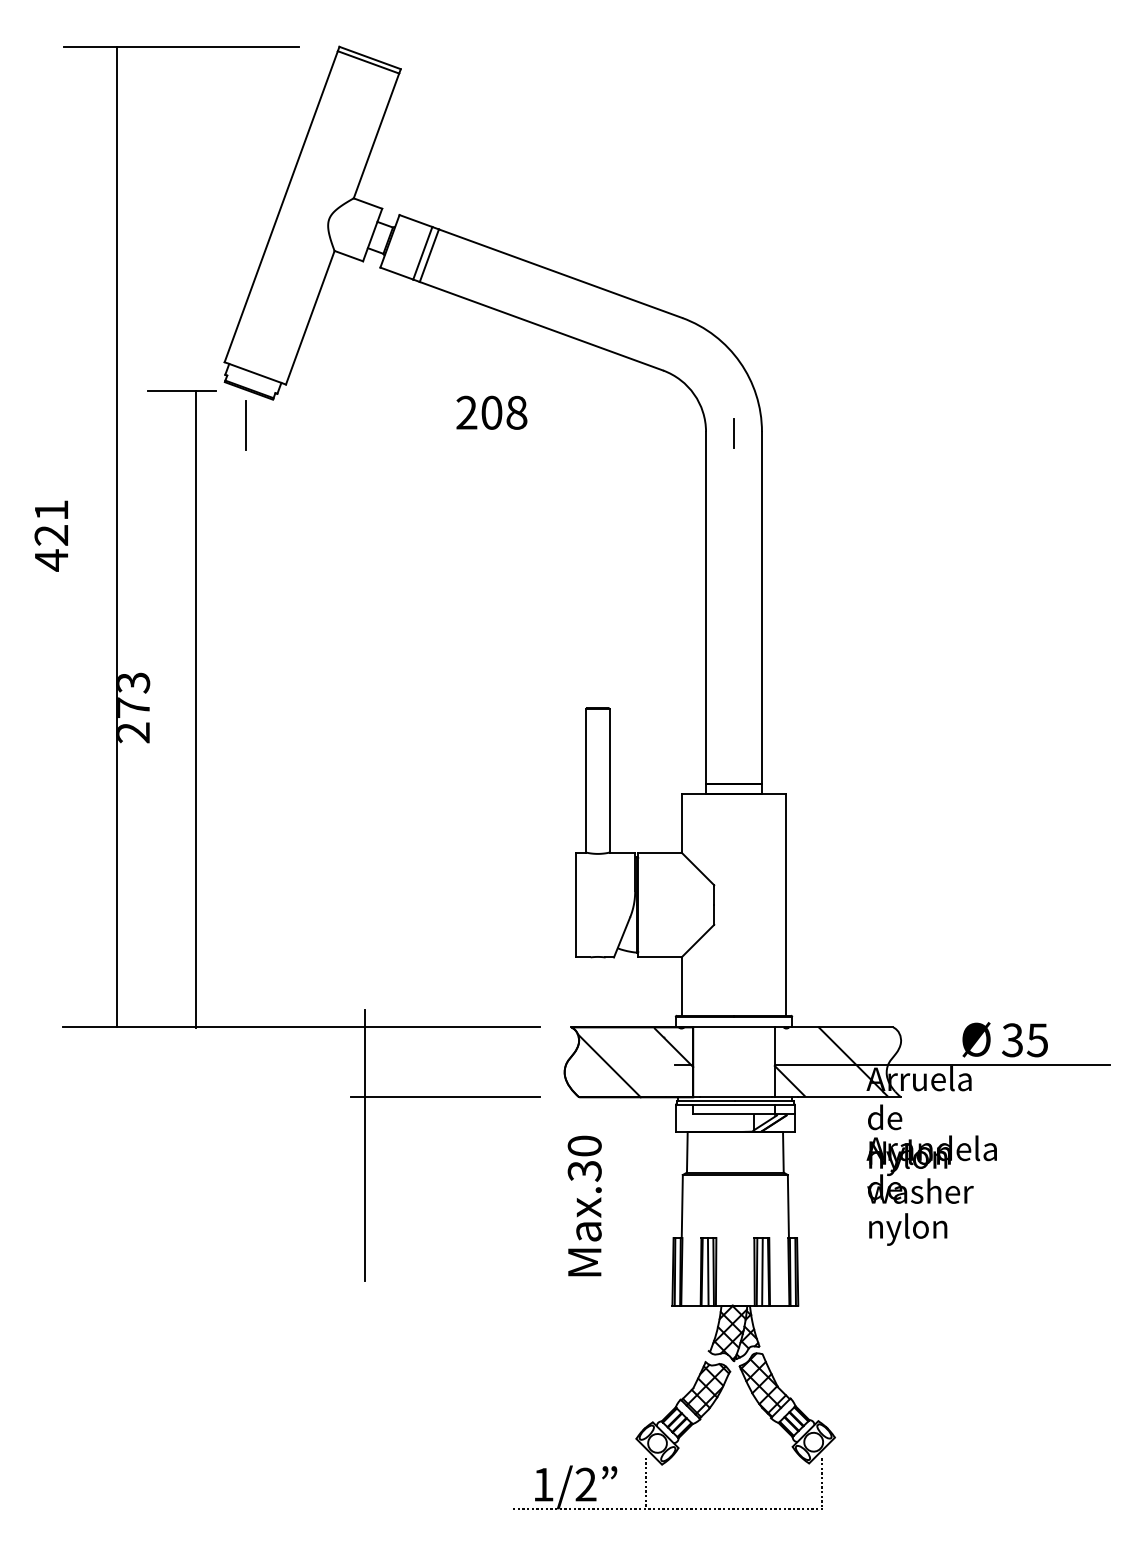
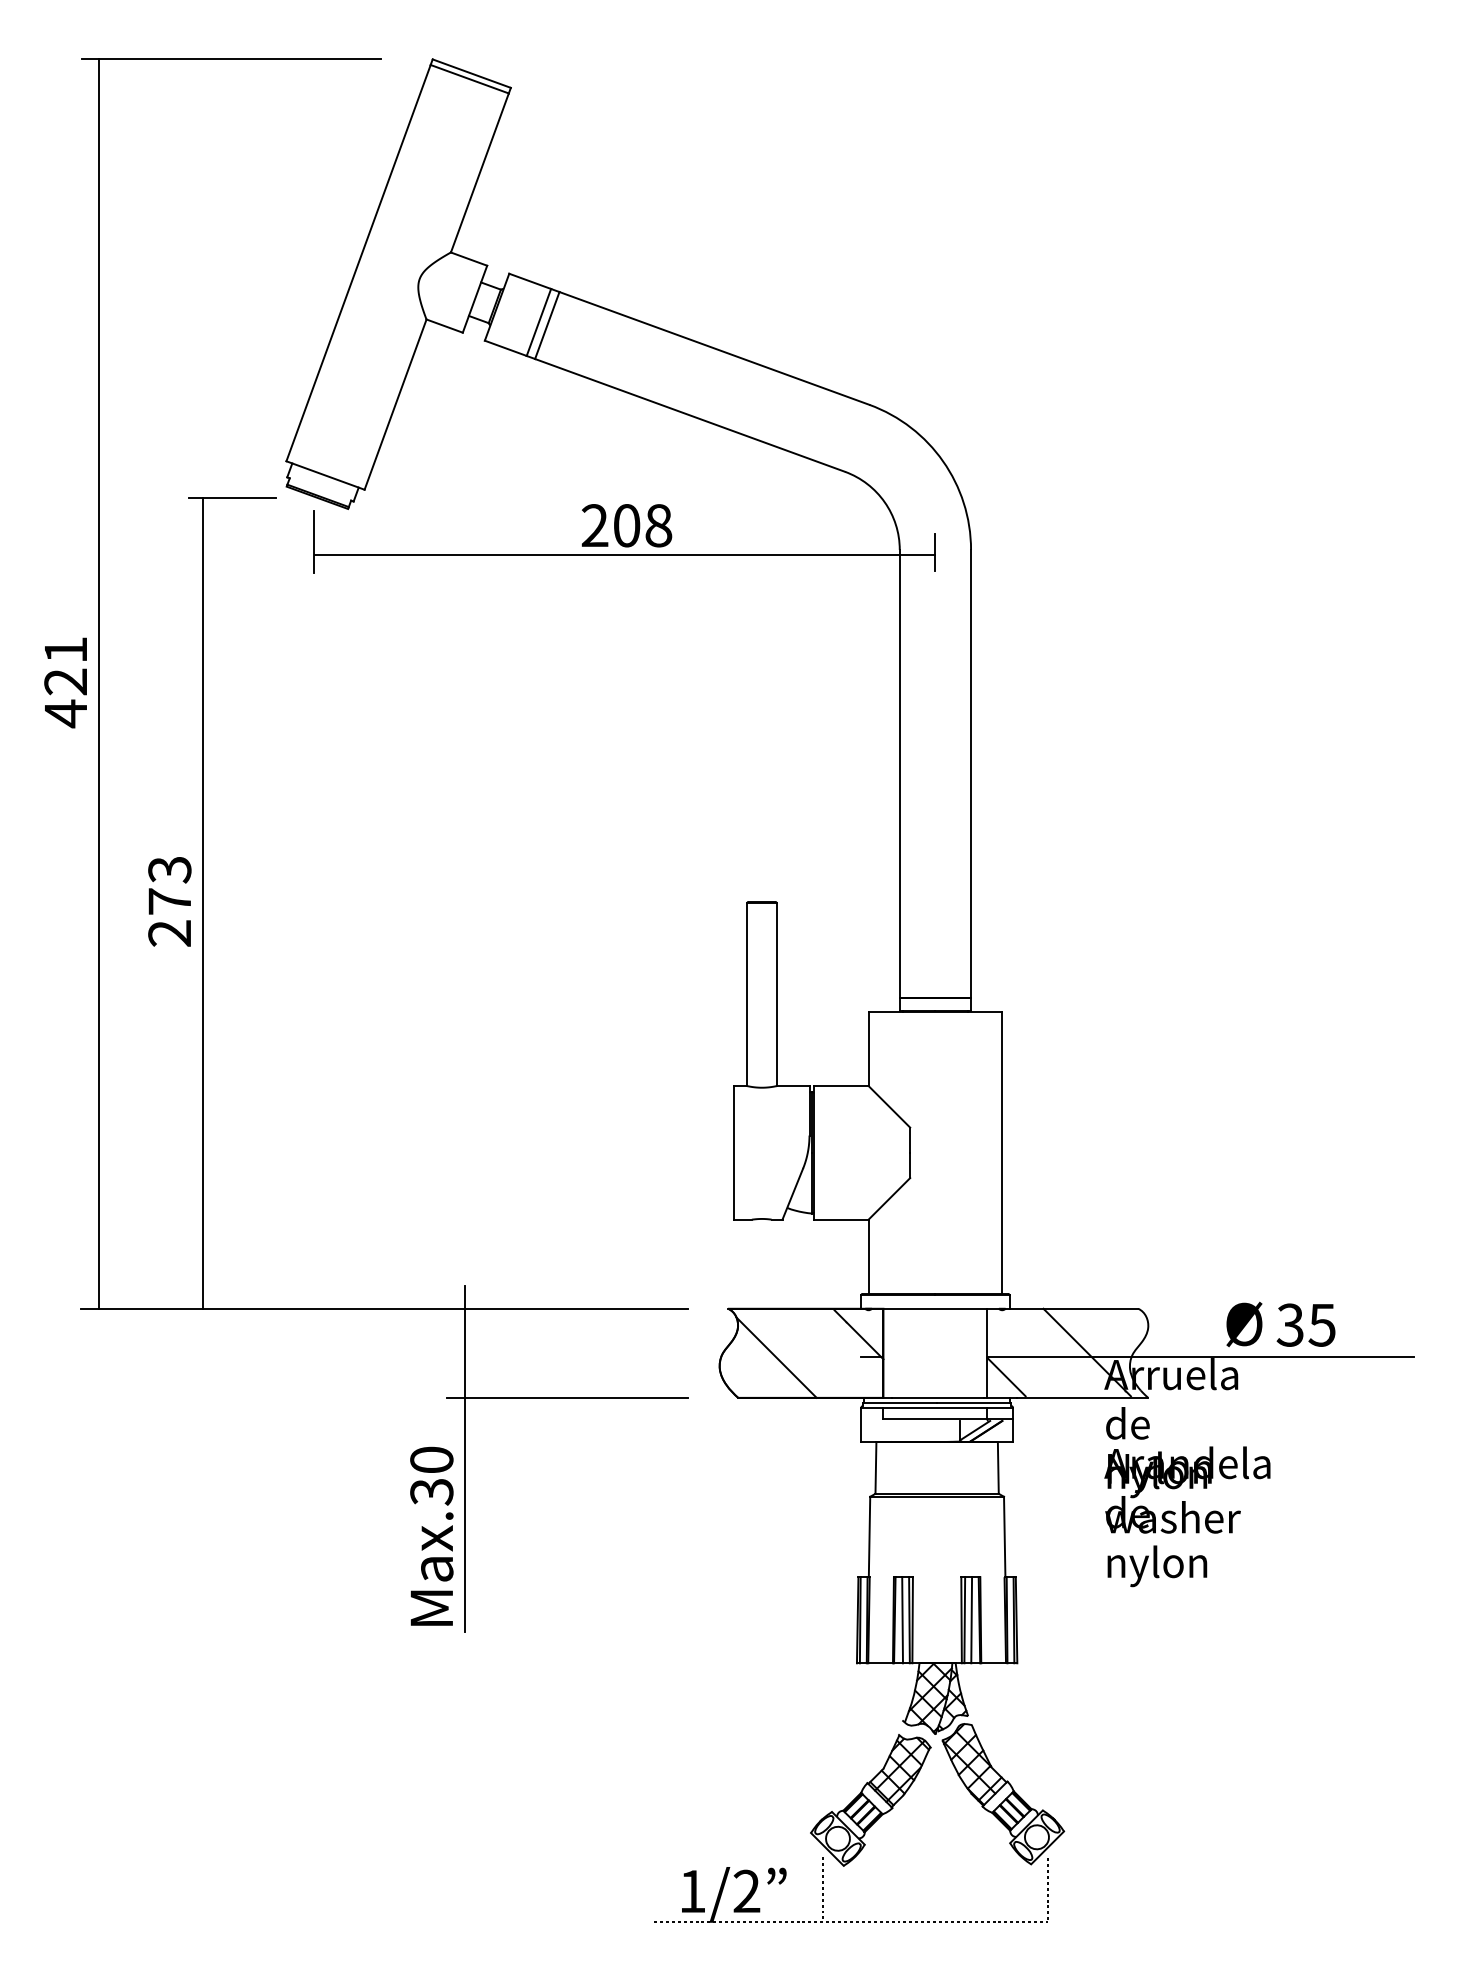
line: (489, 435) -> (623, 554), added
line: (117, 536) -> (98, 683), moved
line: (196, 709) -> (203, 903), moved
text: (584, 1205) -> (431, 1535), moved

